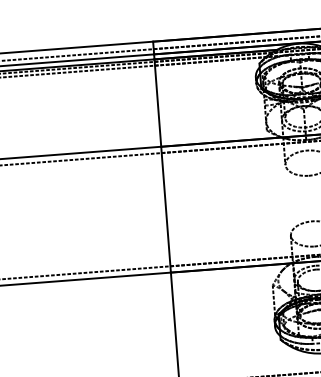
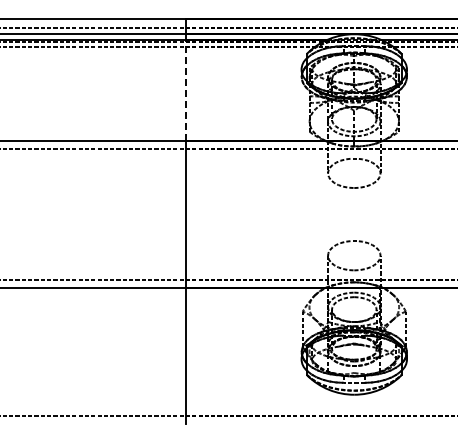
line: (157, 103) -> (185, 90), solid -> dashed

